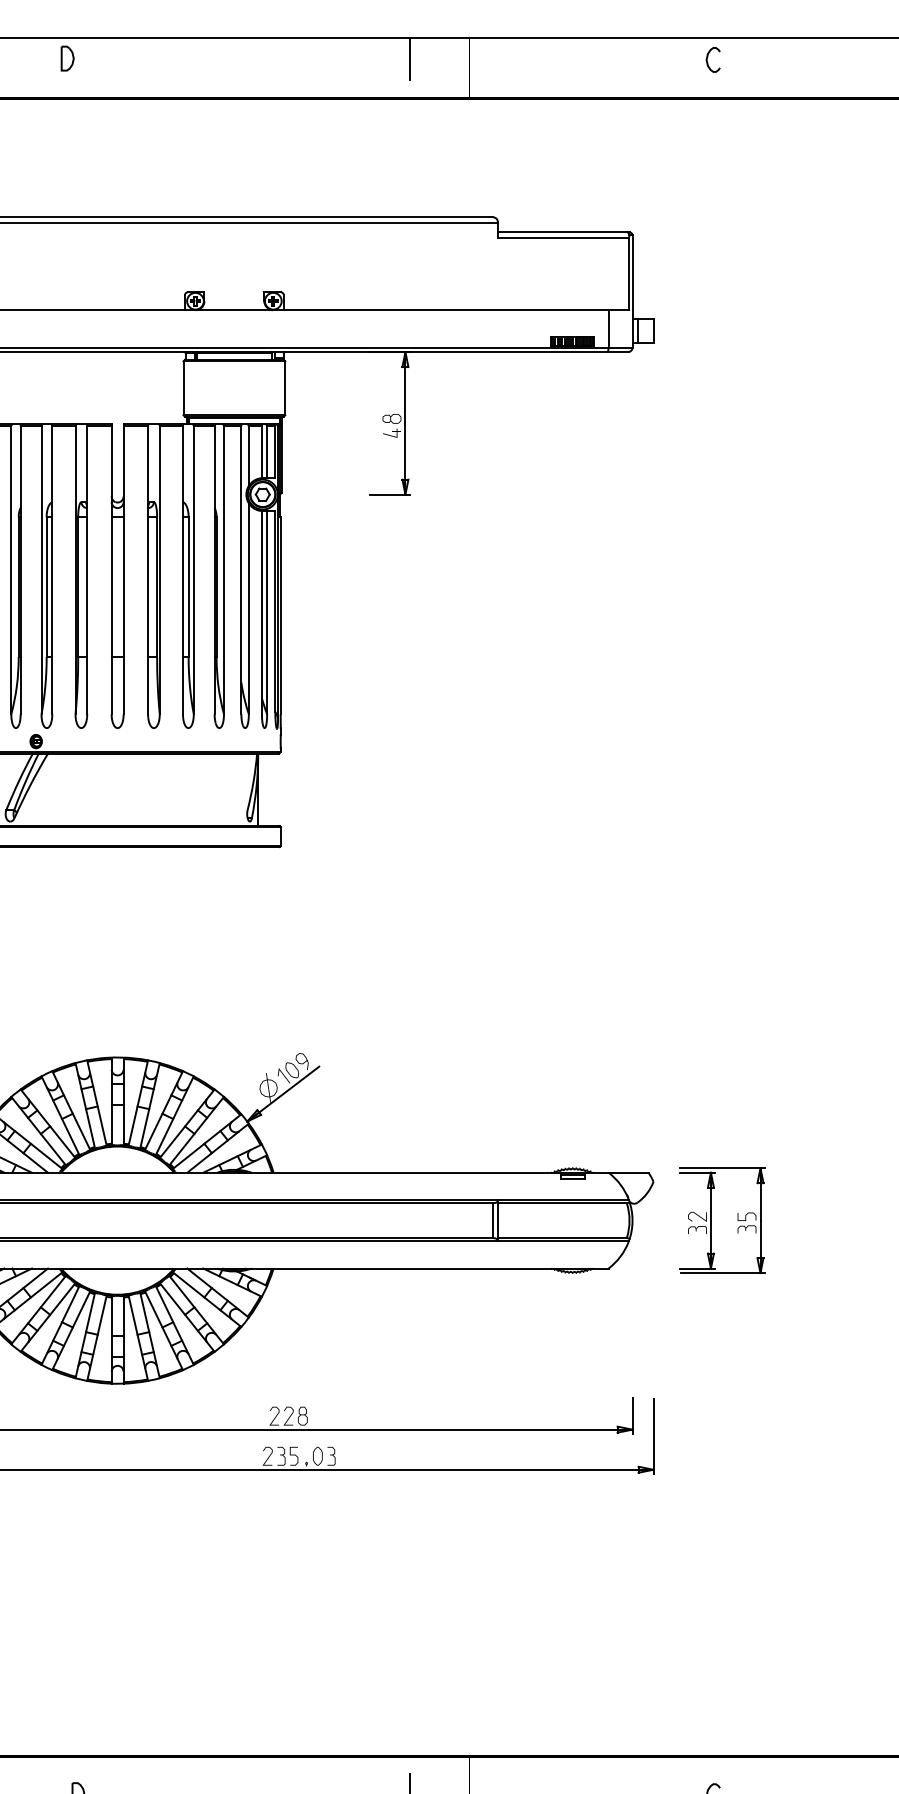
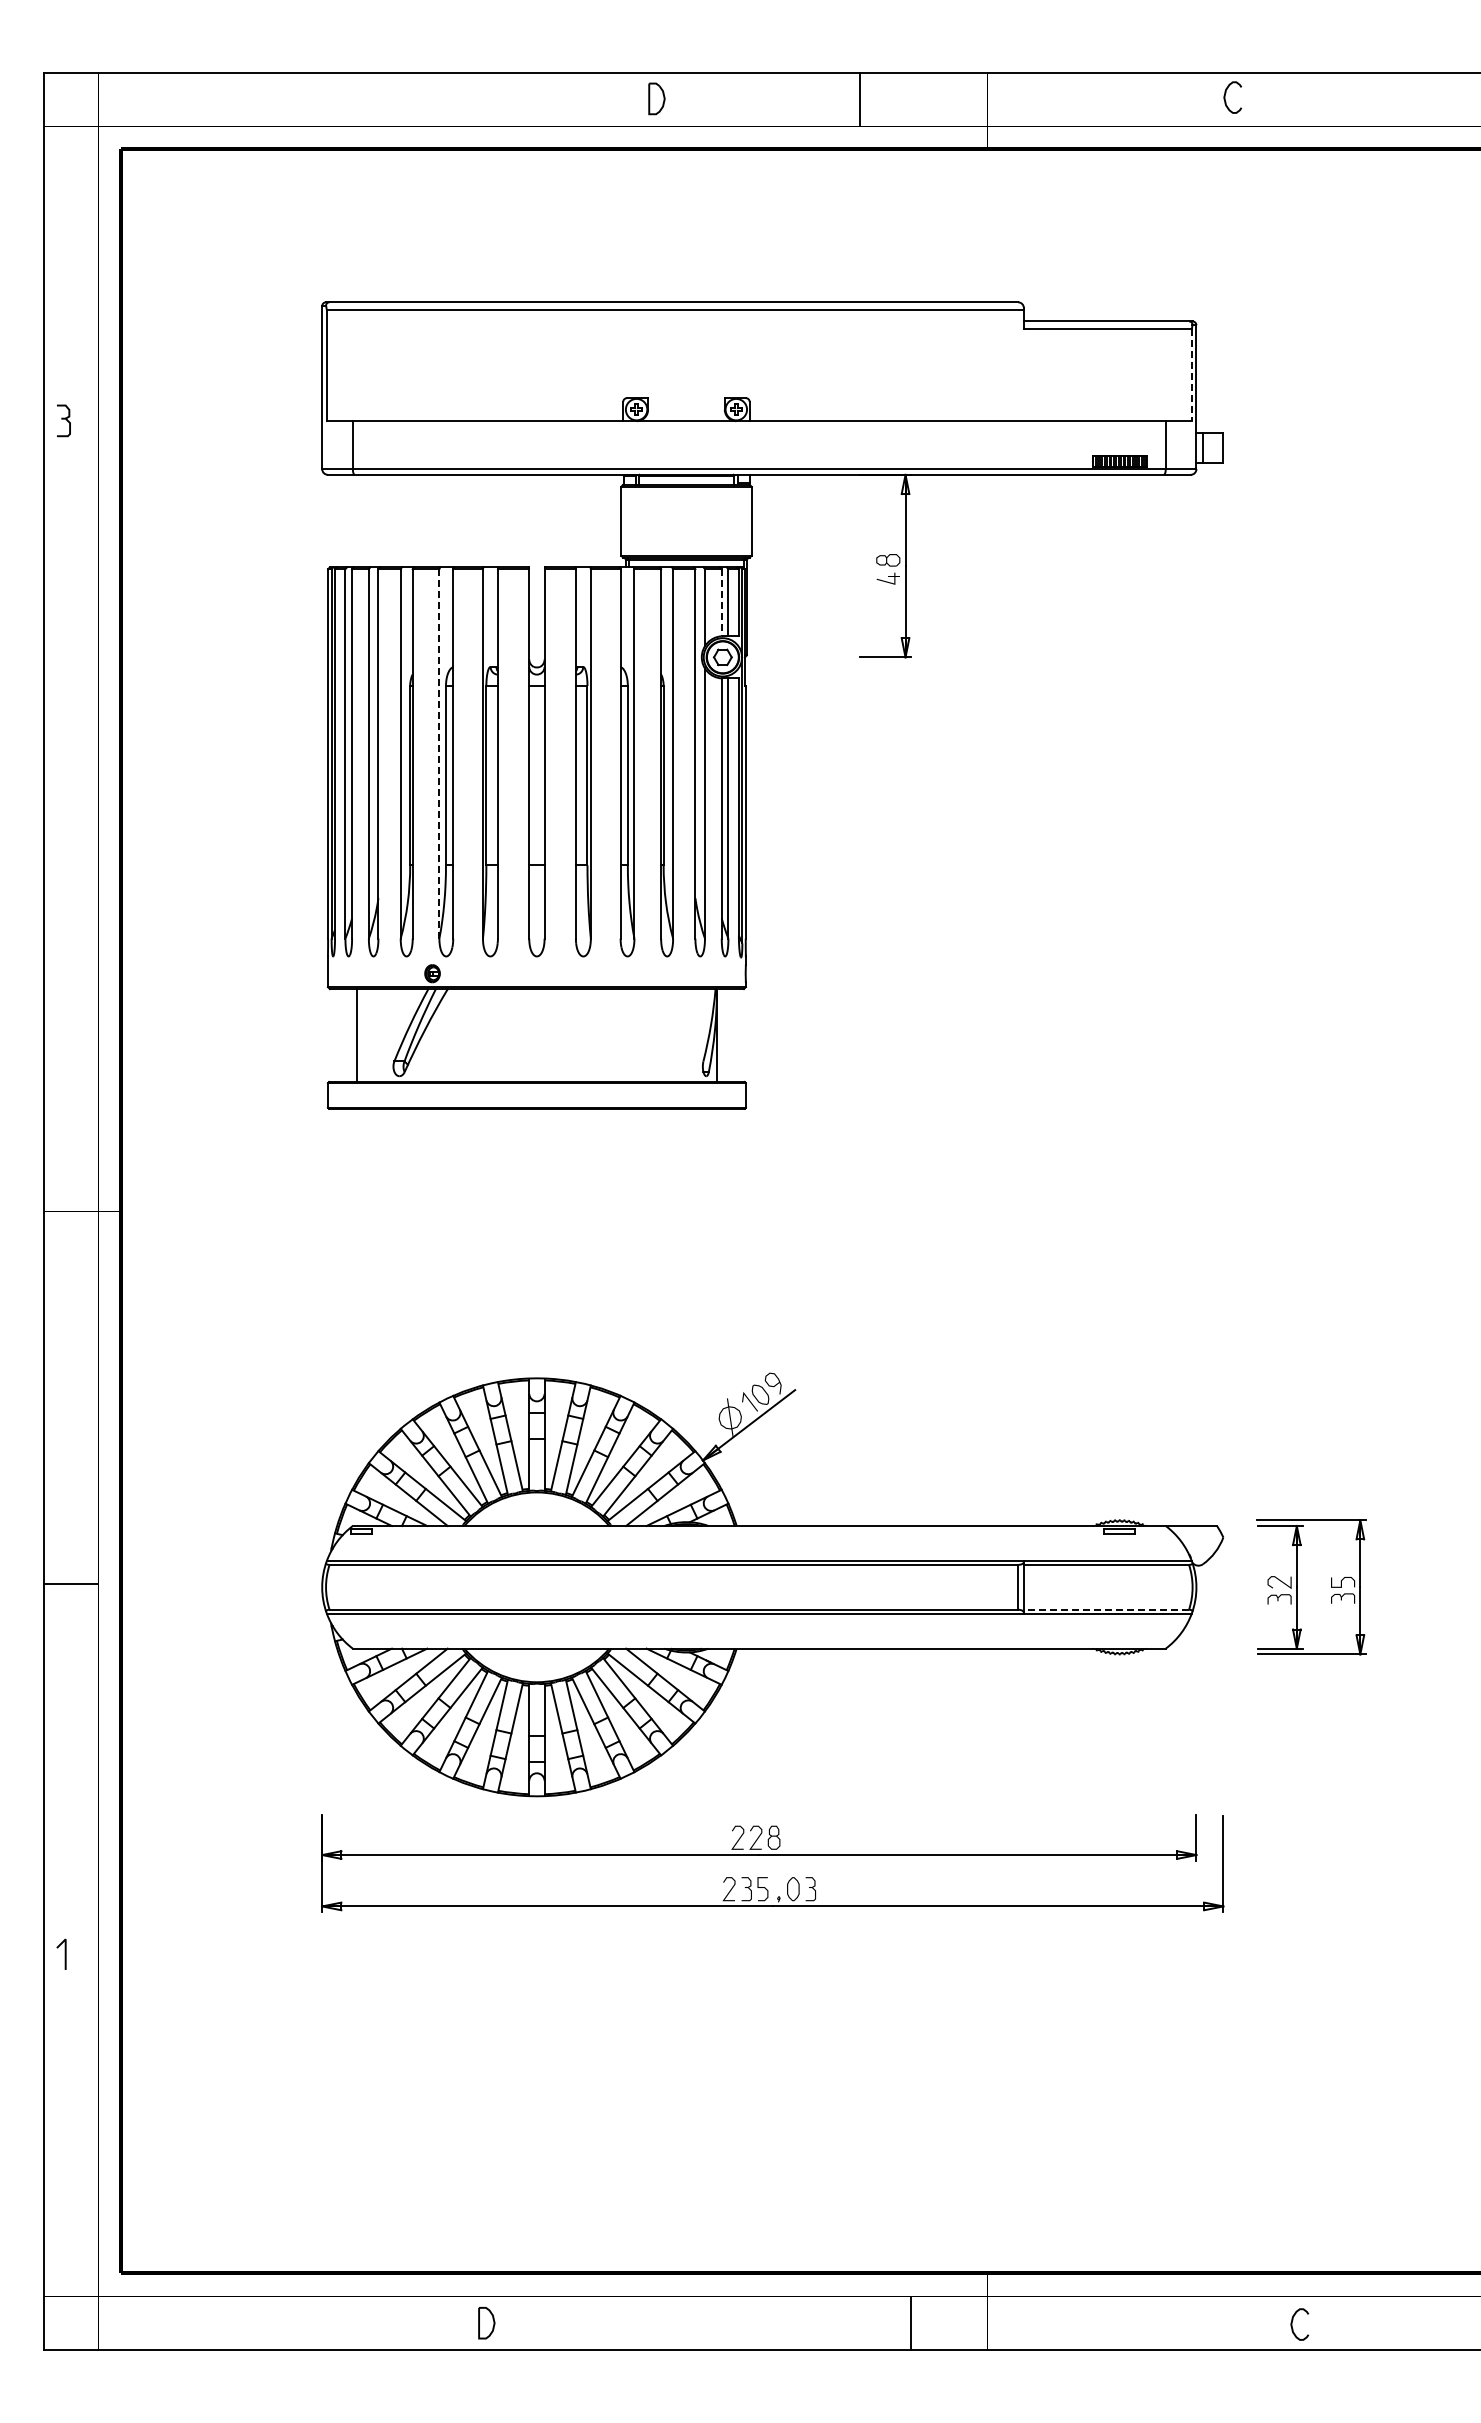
part: (67, 58) -> (656, 98), moved
line: (409, 59) -> (859, 99), moved
curve: (707, 59) -> (1225, 97), moved
line: (628, 274) -> (1191, 375), solid -> dashed
line: (261, 451) -> (721, 602), solid -> dashed
line: (41, 569) -> (439, 753), solid -> dashed
line: (562, 1237) -> (1106, 1609), solid -> dashed

